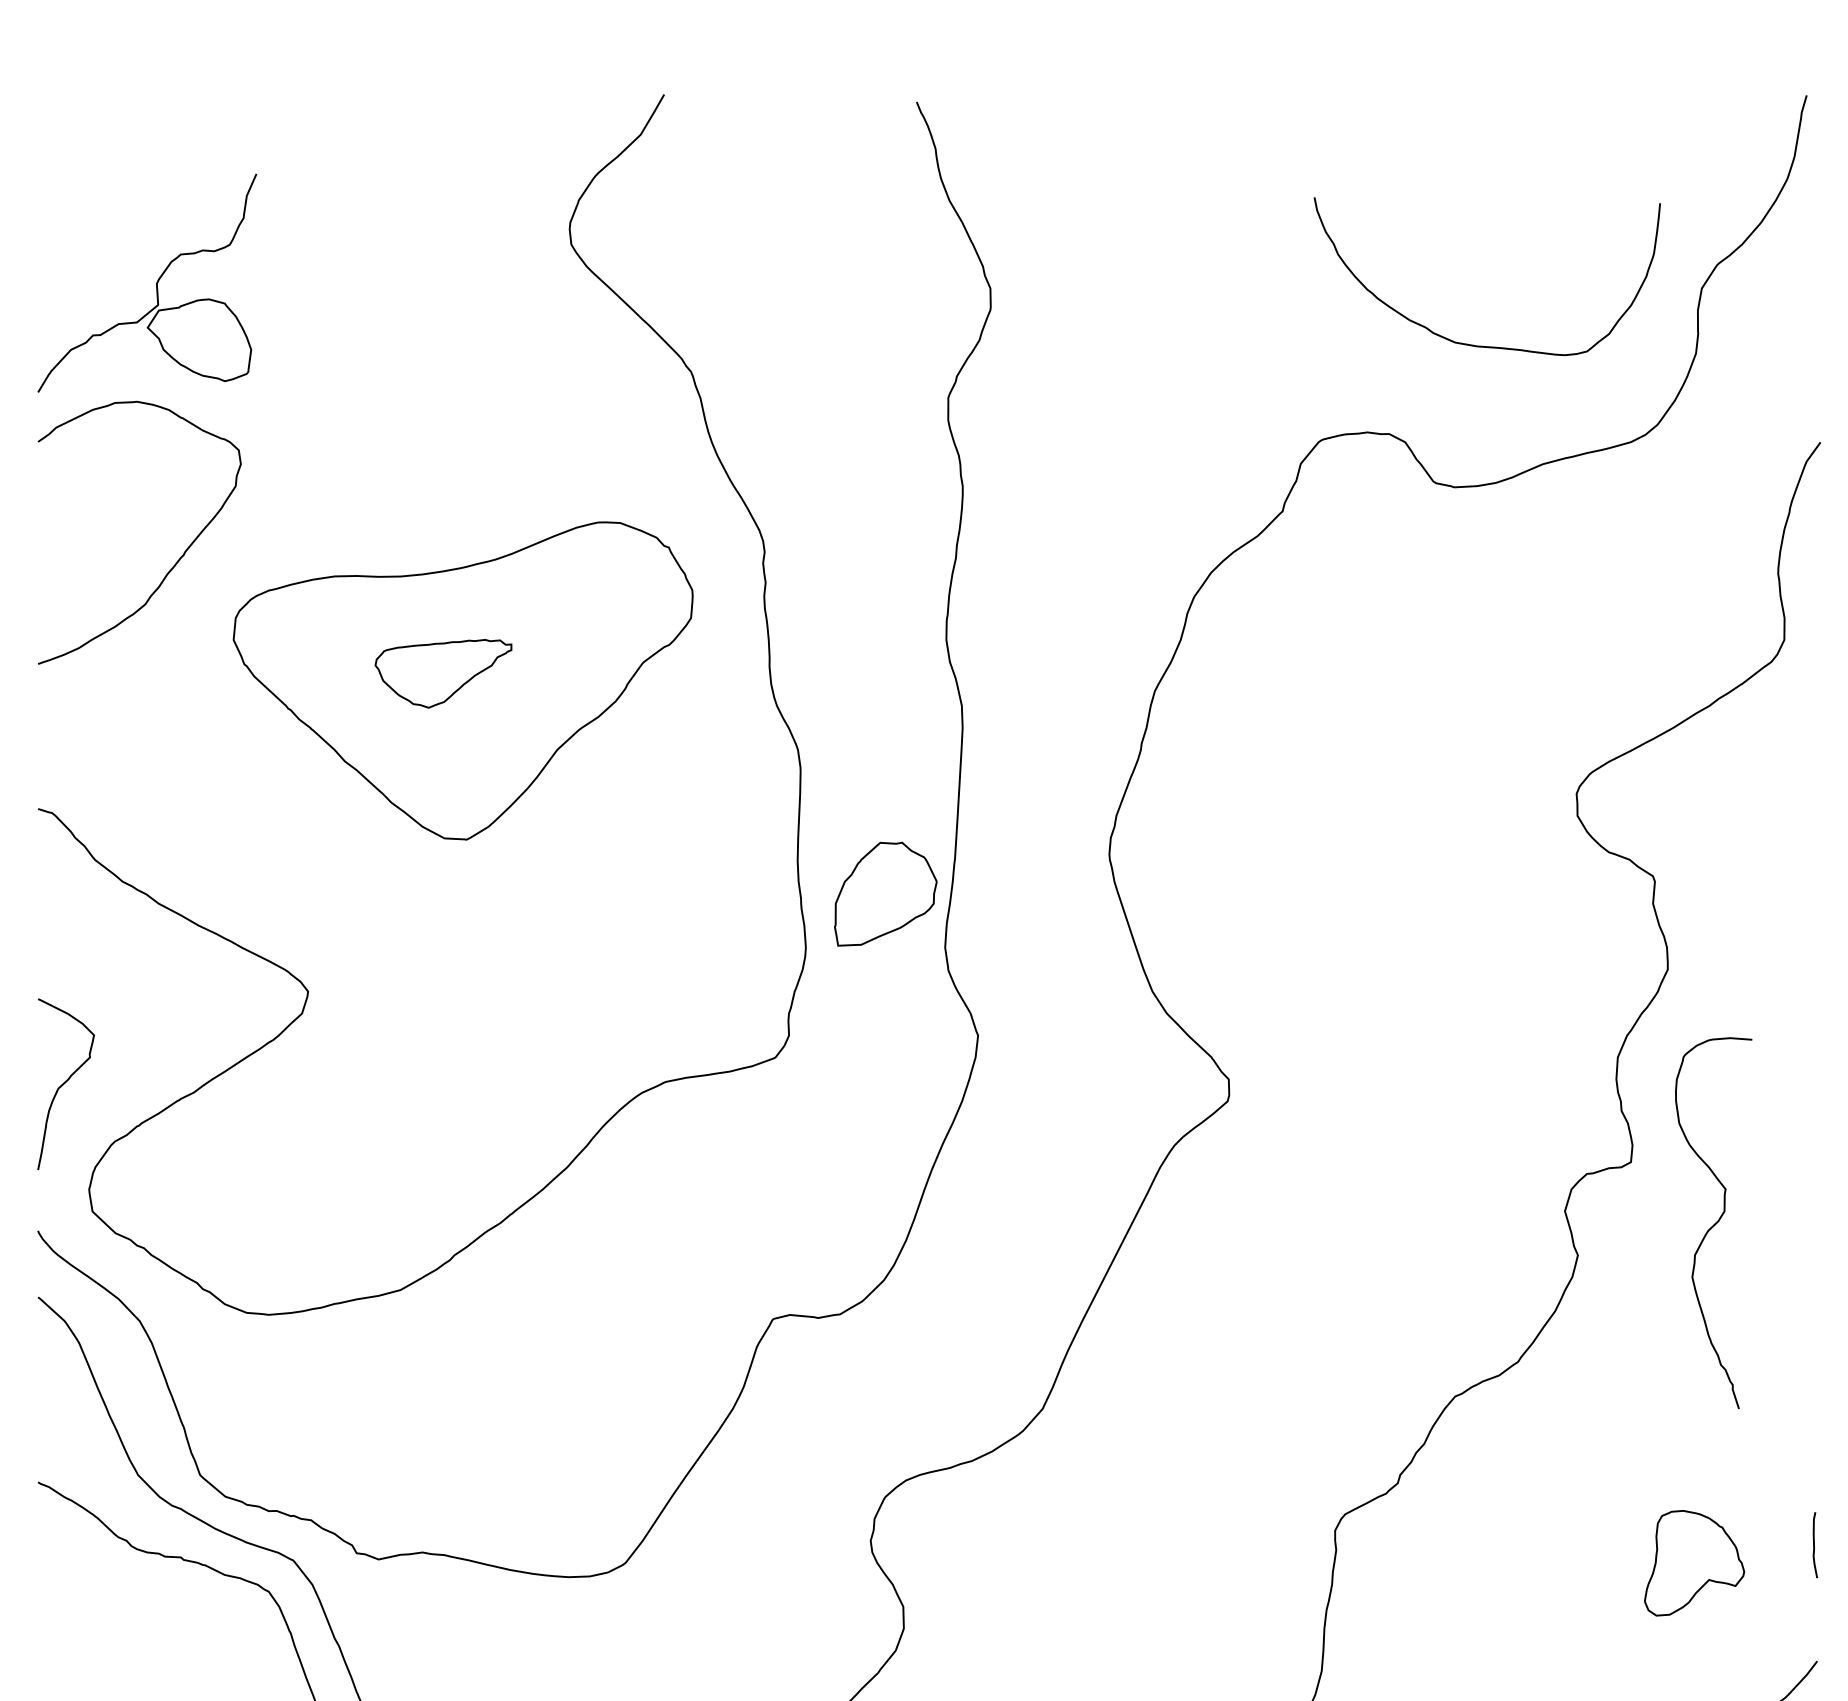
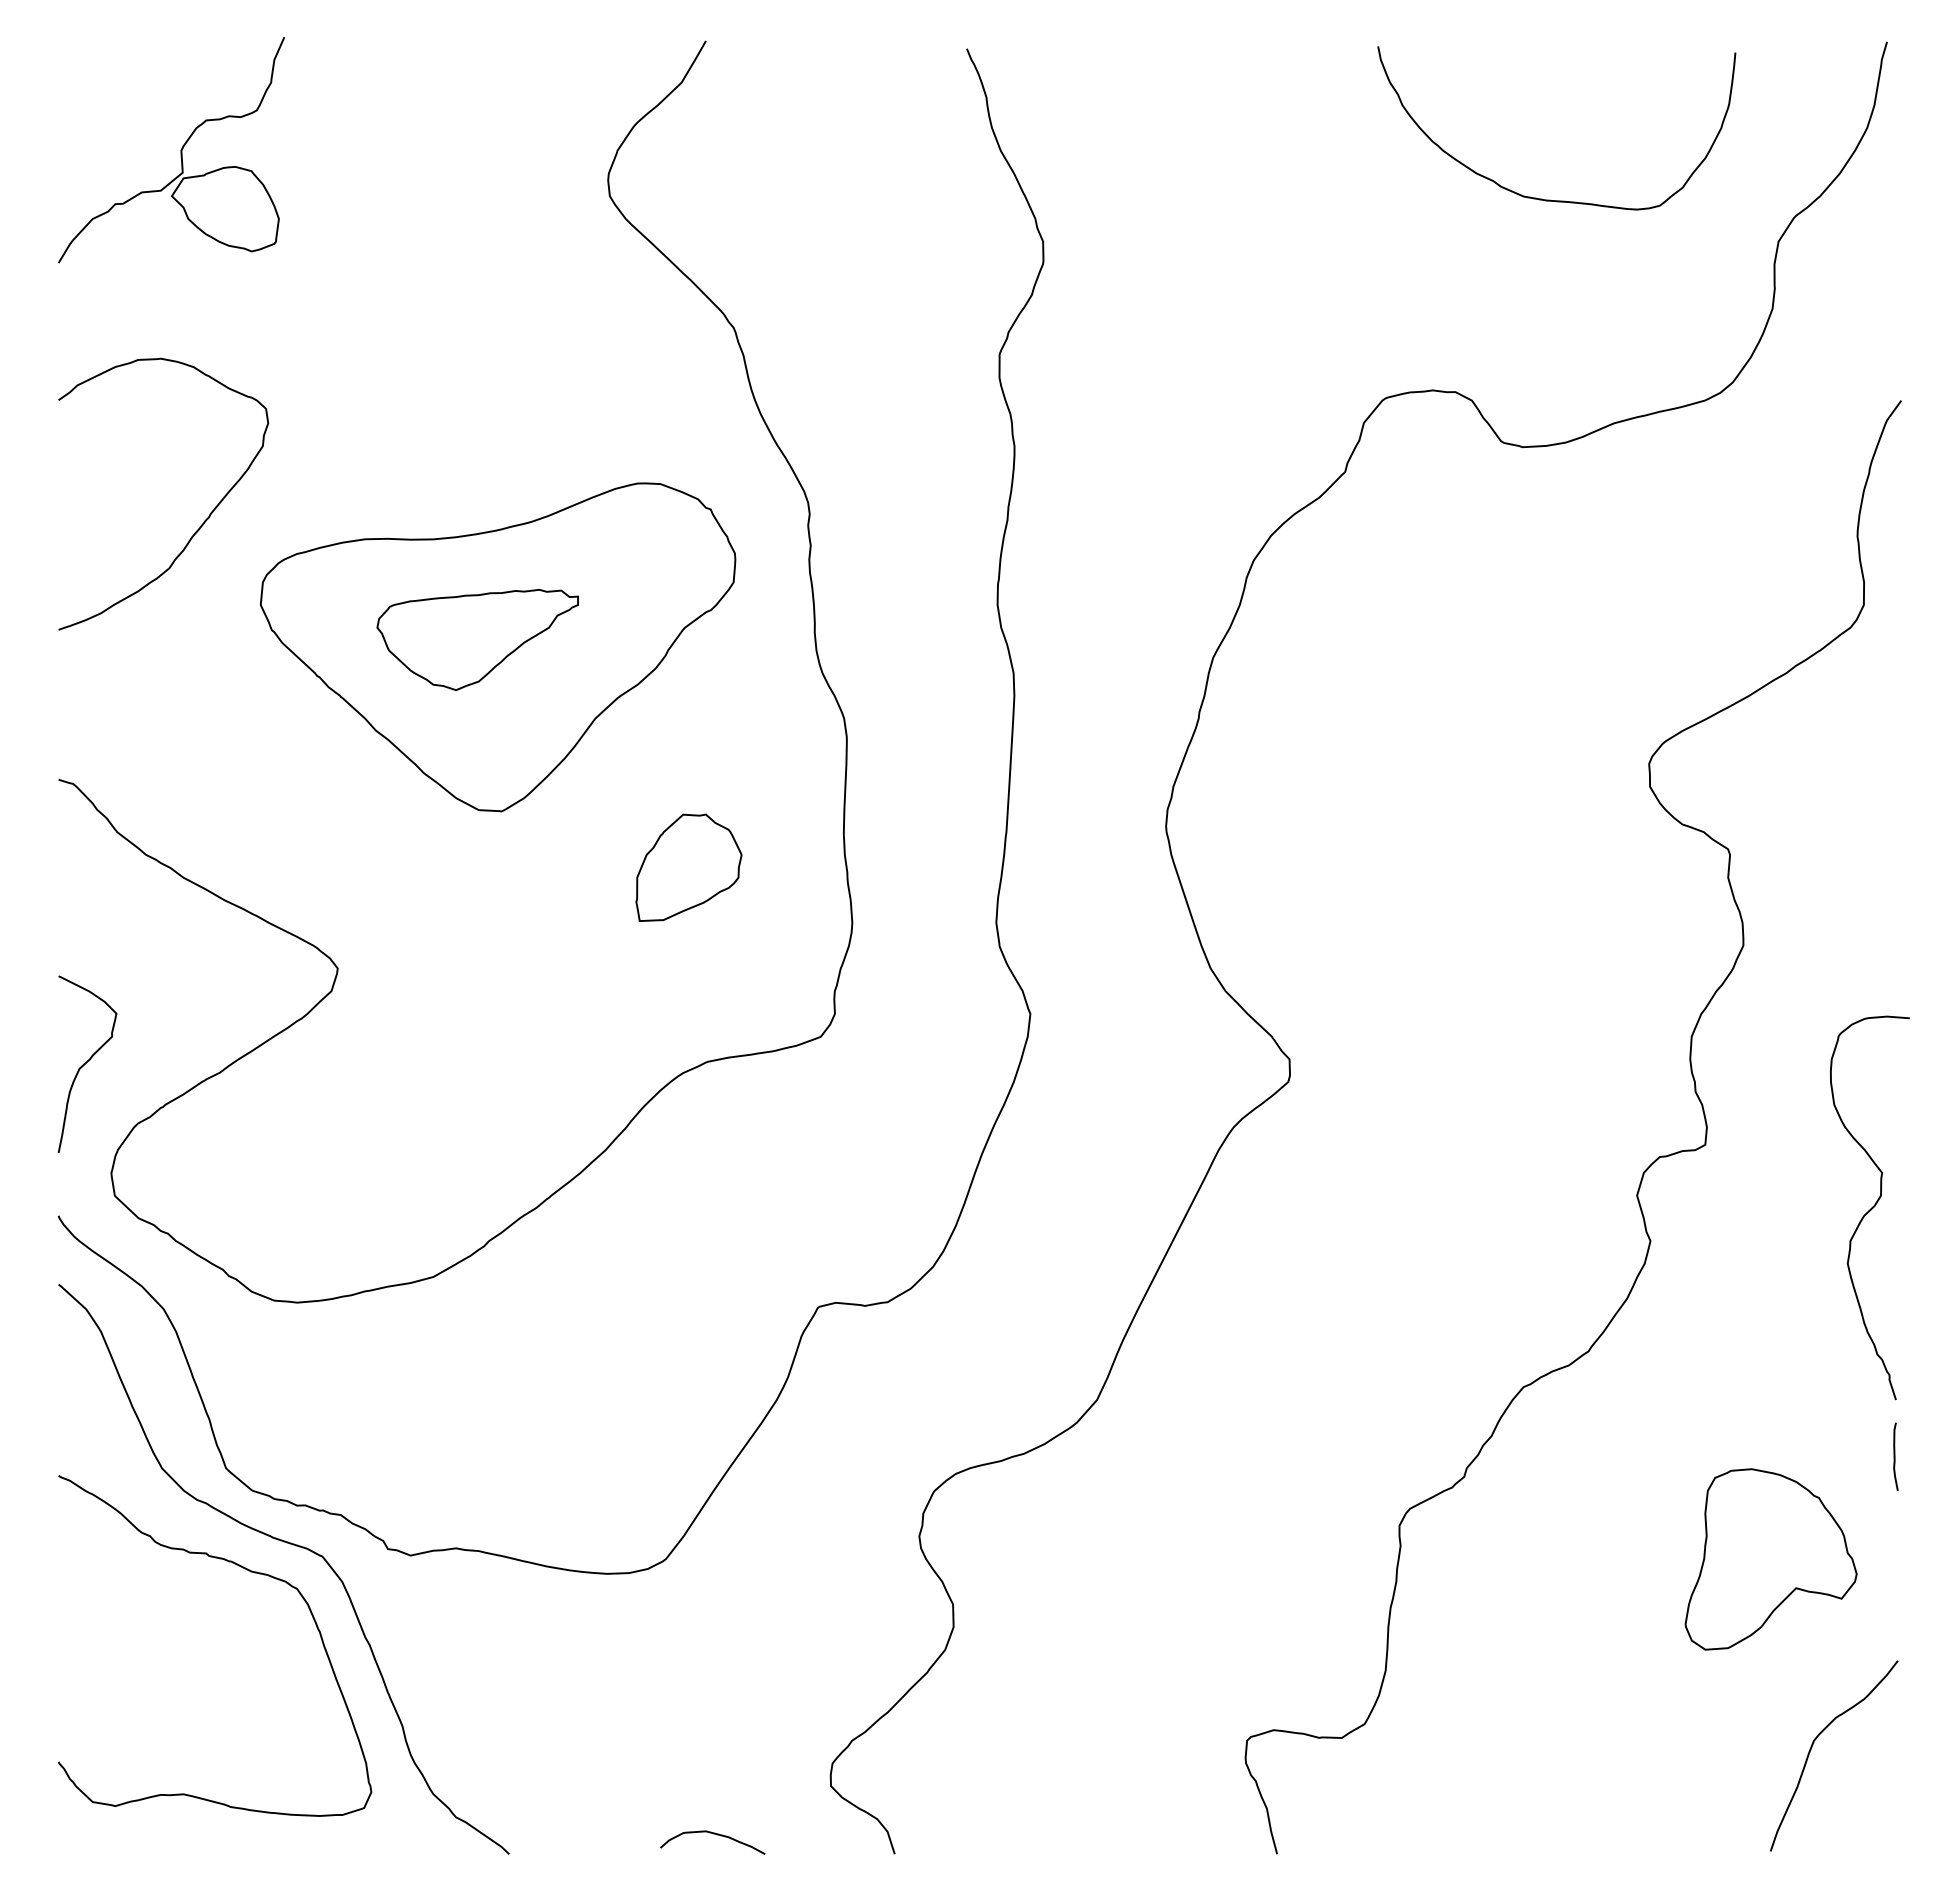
part: (156, 283) -> (180, 150), moved
curve: (1481, 345) -> (1550, 199), moved
part: (443, 673) -> (477, 639), size x1.43
part: (885, 893) -> (688, 867), moved
curve: (1714, 1223) -> (1870, 1208), moved
curve: (1814, 1544) -> (1895, 1456), moved
part: (1694, 1563) -> (1770, 1559), size x1.67

